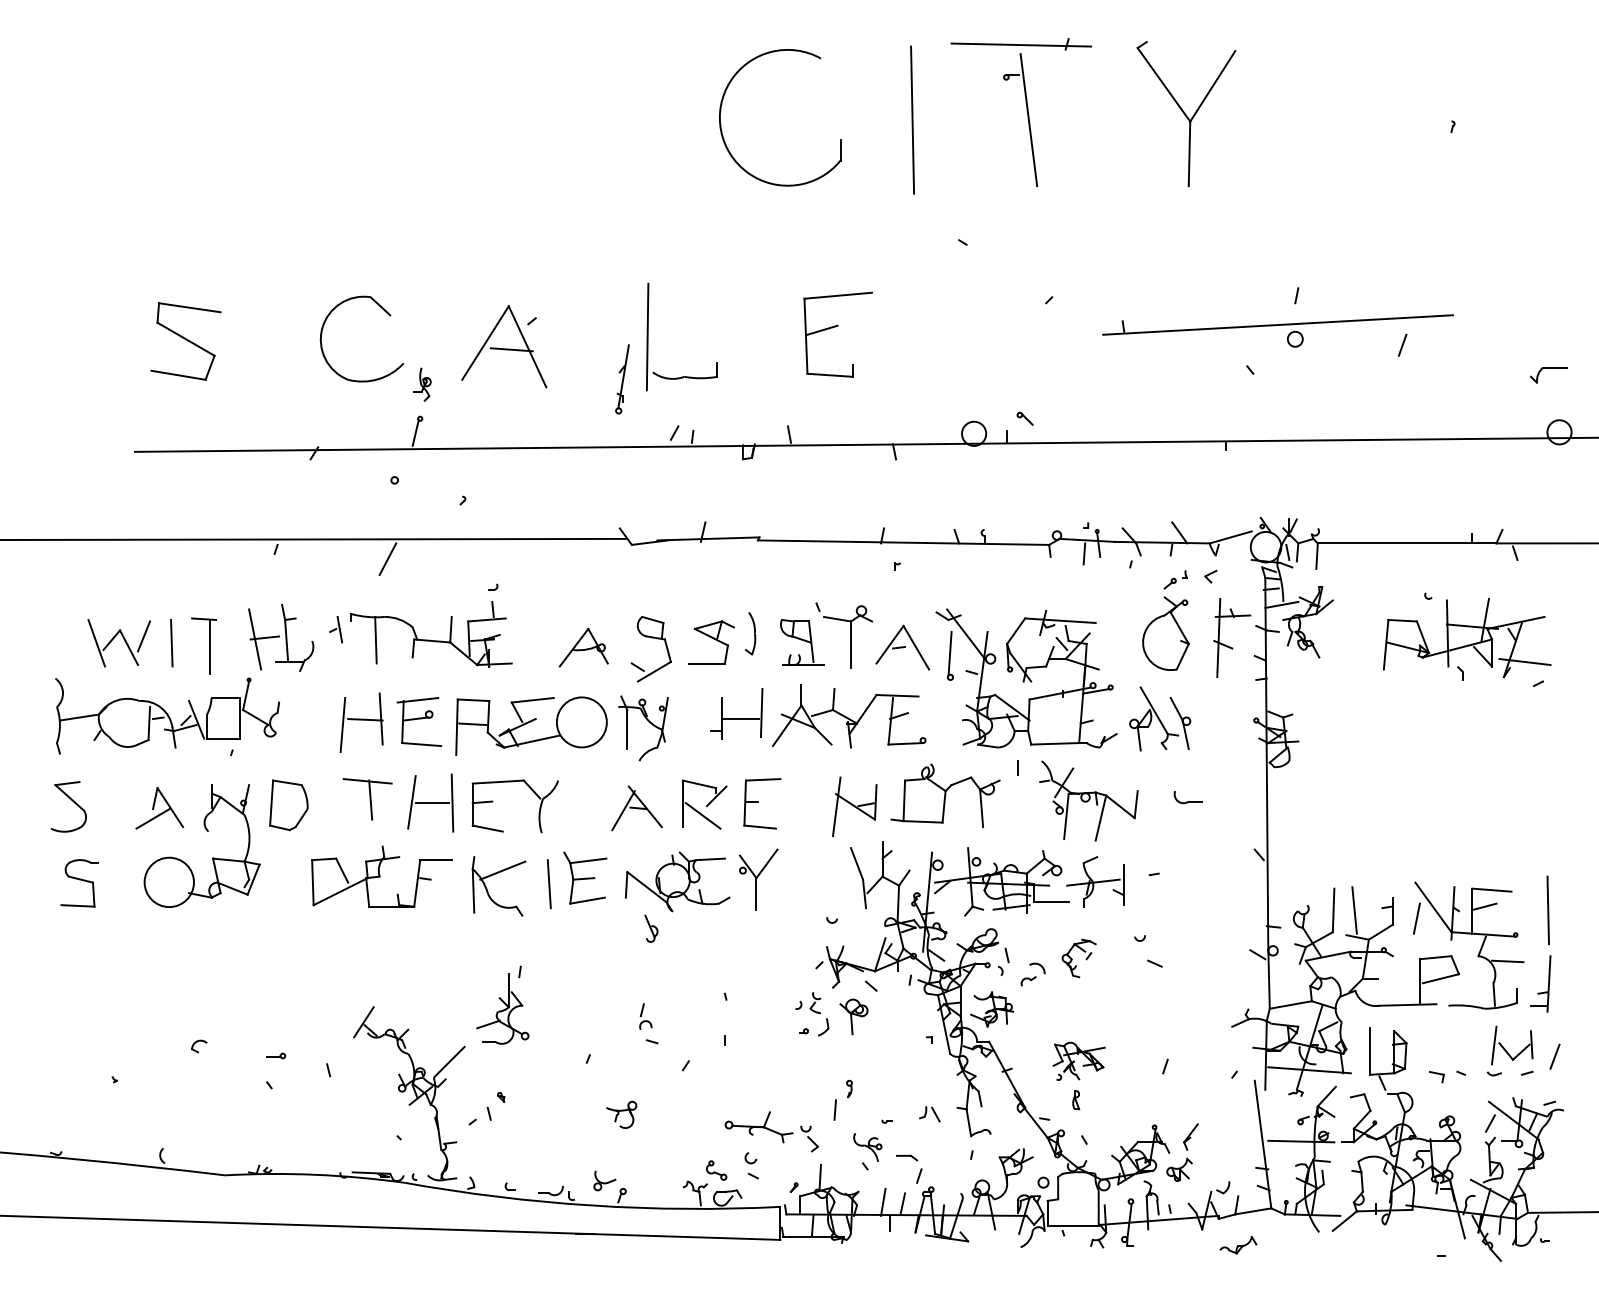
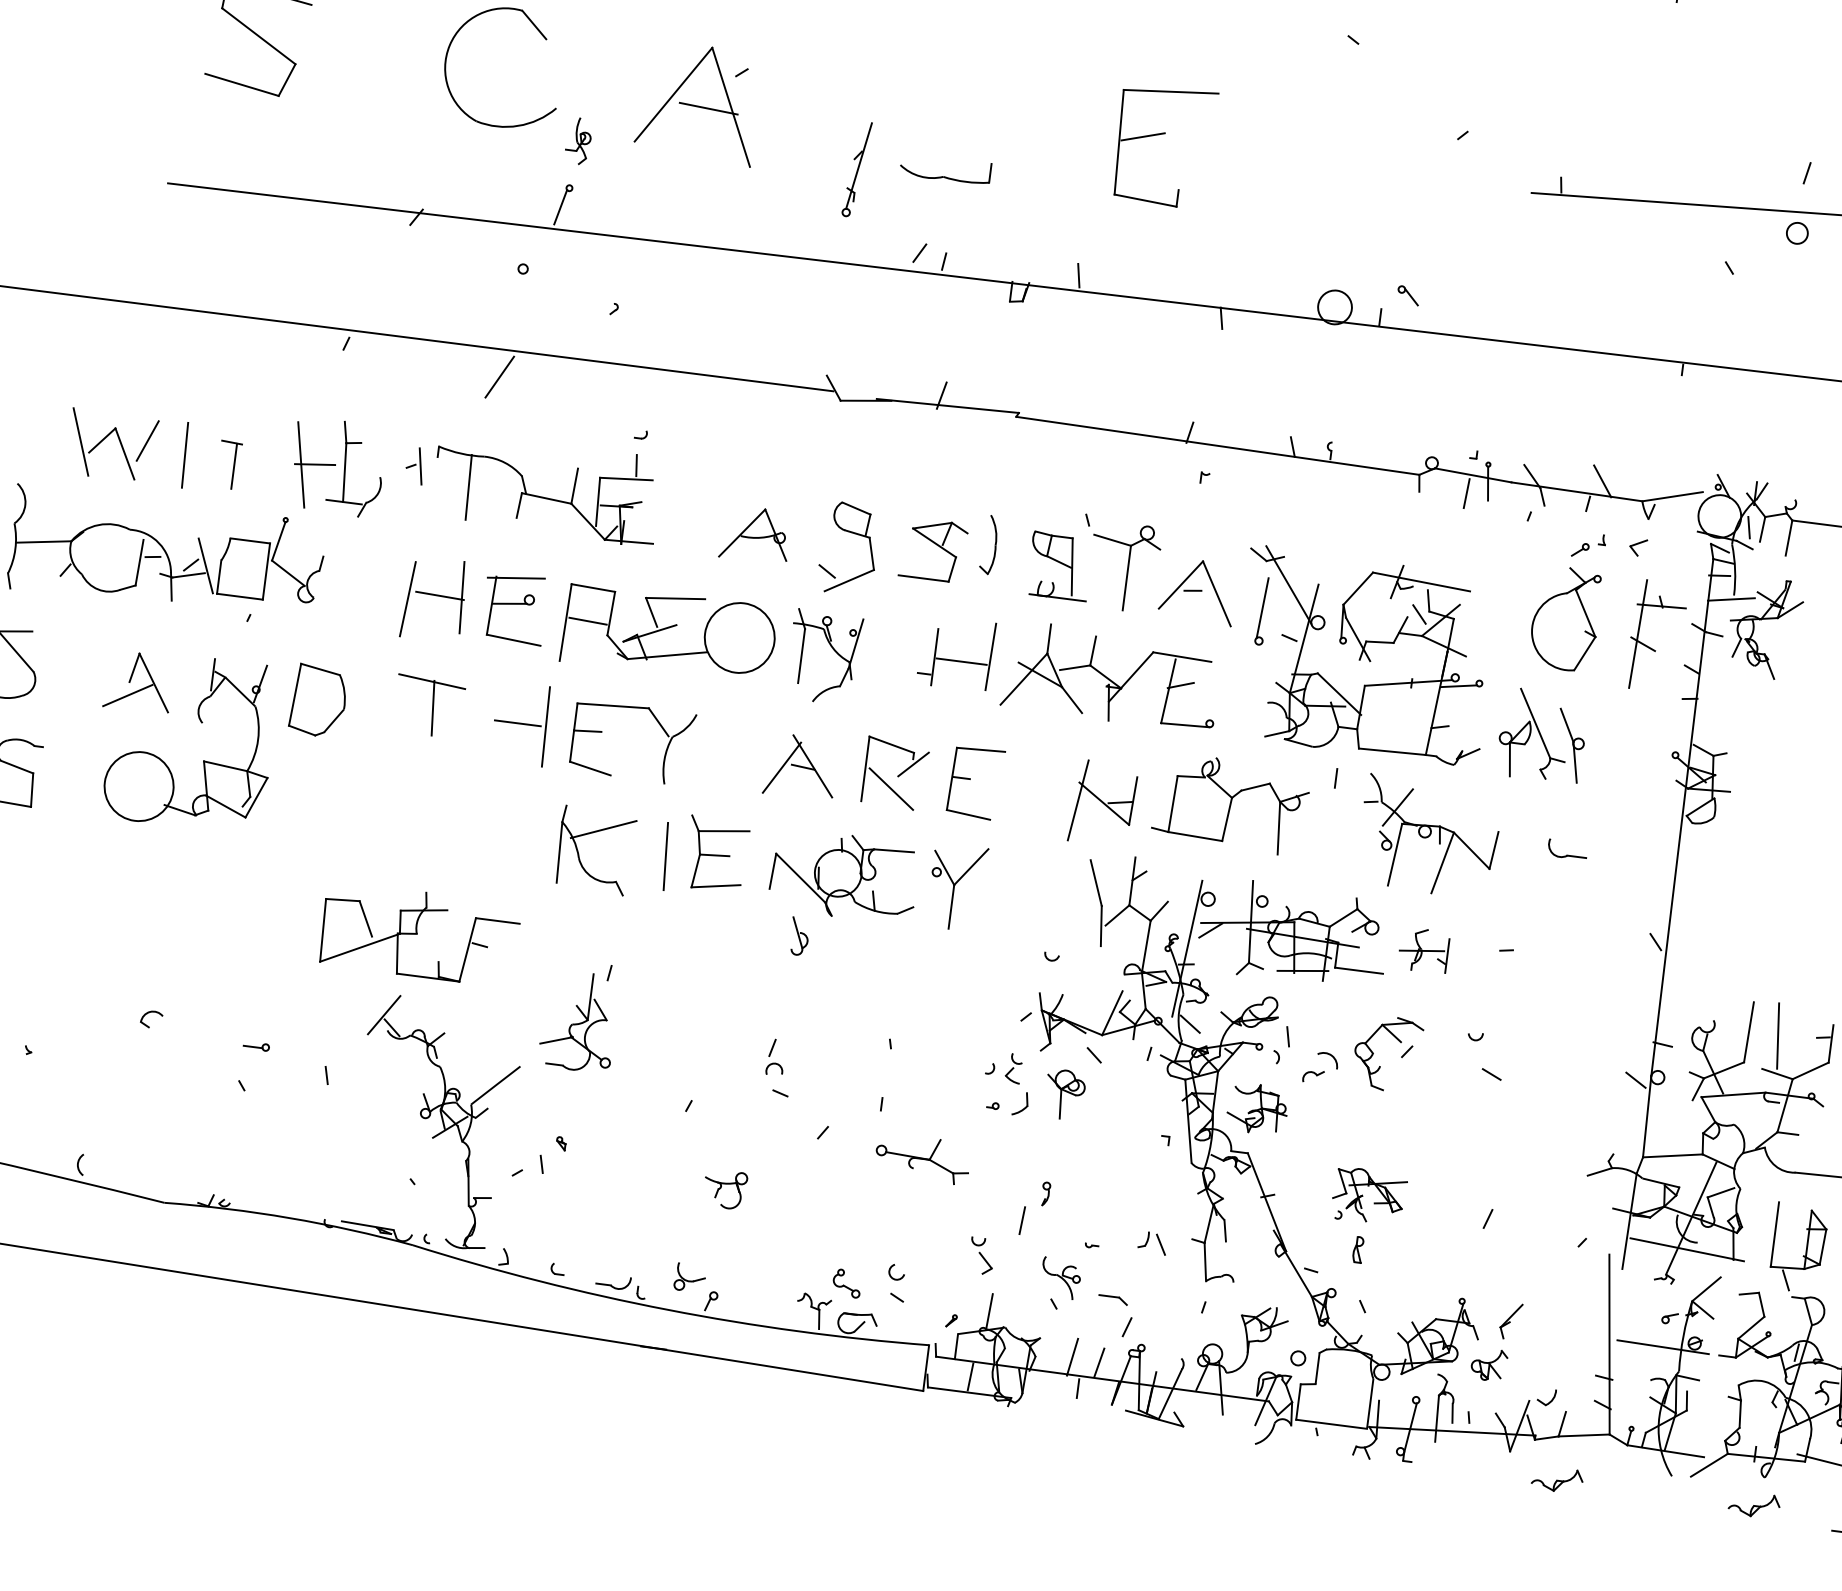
line: (647, 336) -> (899, 114), removed
part: (203, 645) -> (228, 464), size x0.6
line: (411, 802) -> (489, 718), removed
part: (381, 876) -> (419, 933), moved
part: (1095, 881) -> (1423, 949), size x0.6
part: (1078, 958) -> (1386, 1053), size x1.4
part: (758, 1127) -> (921, 1159), moved
part: (1380, 1245) -> (1754, 1505), added

